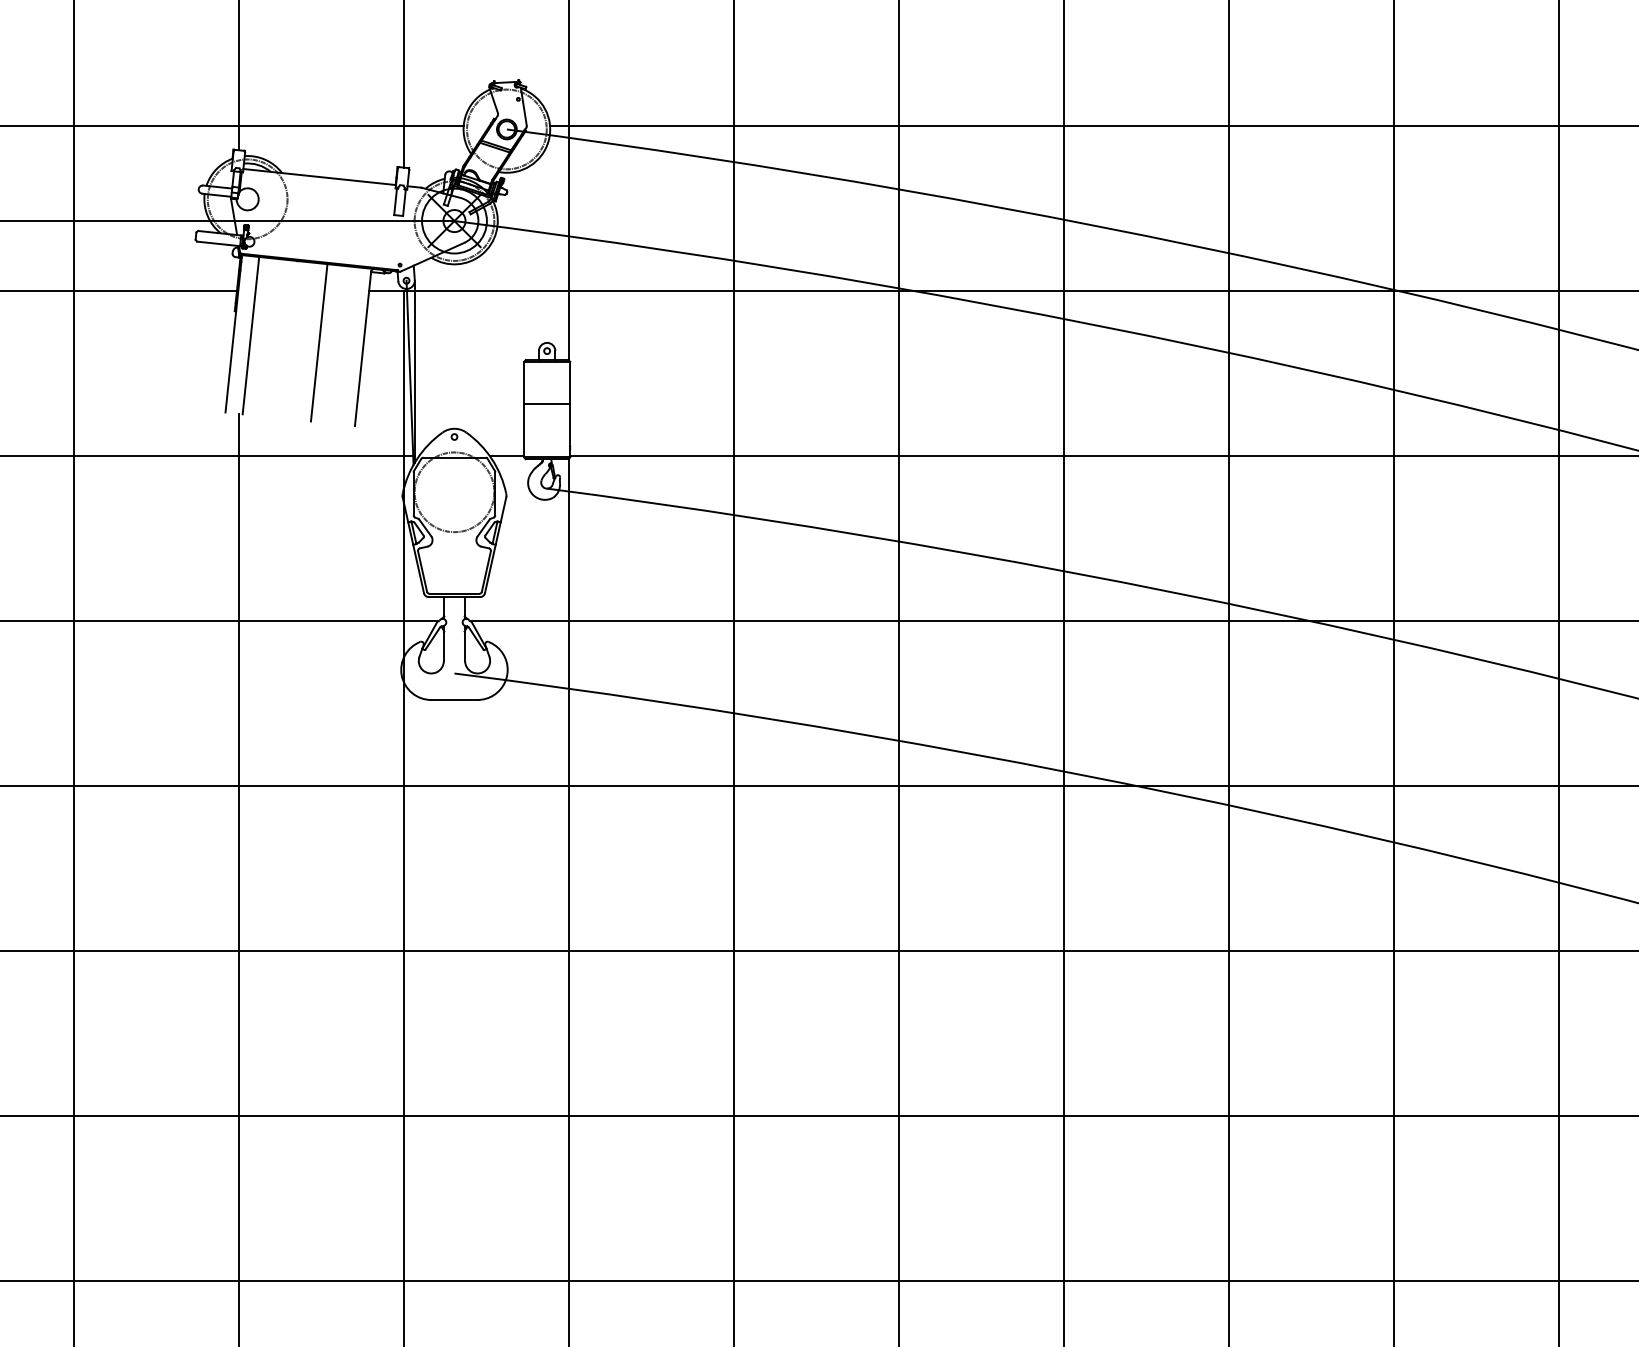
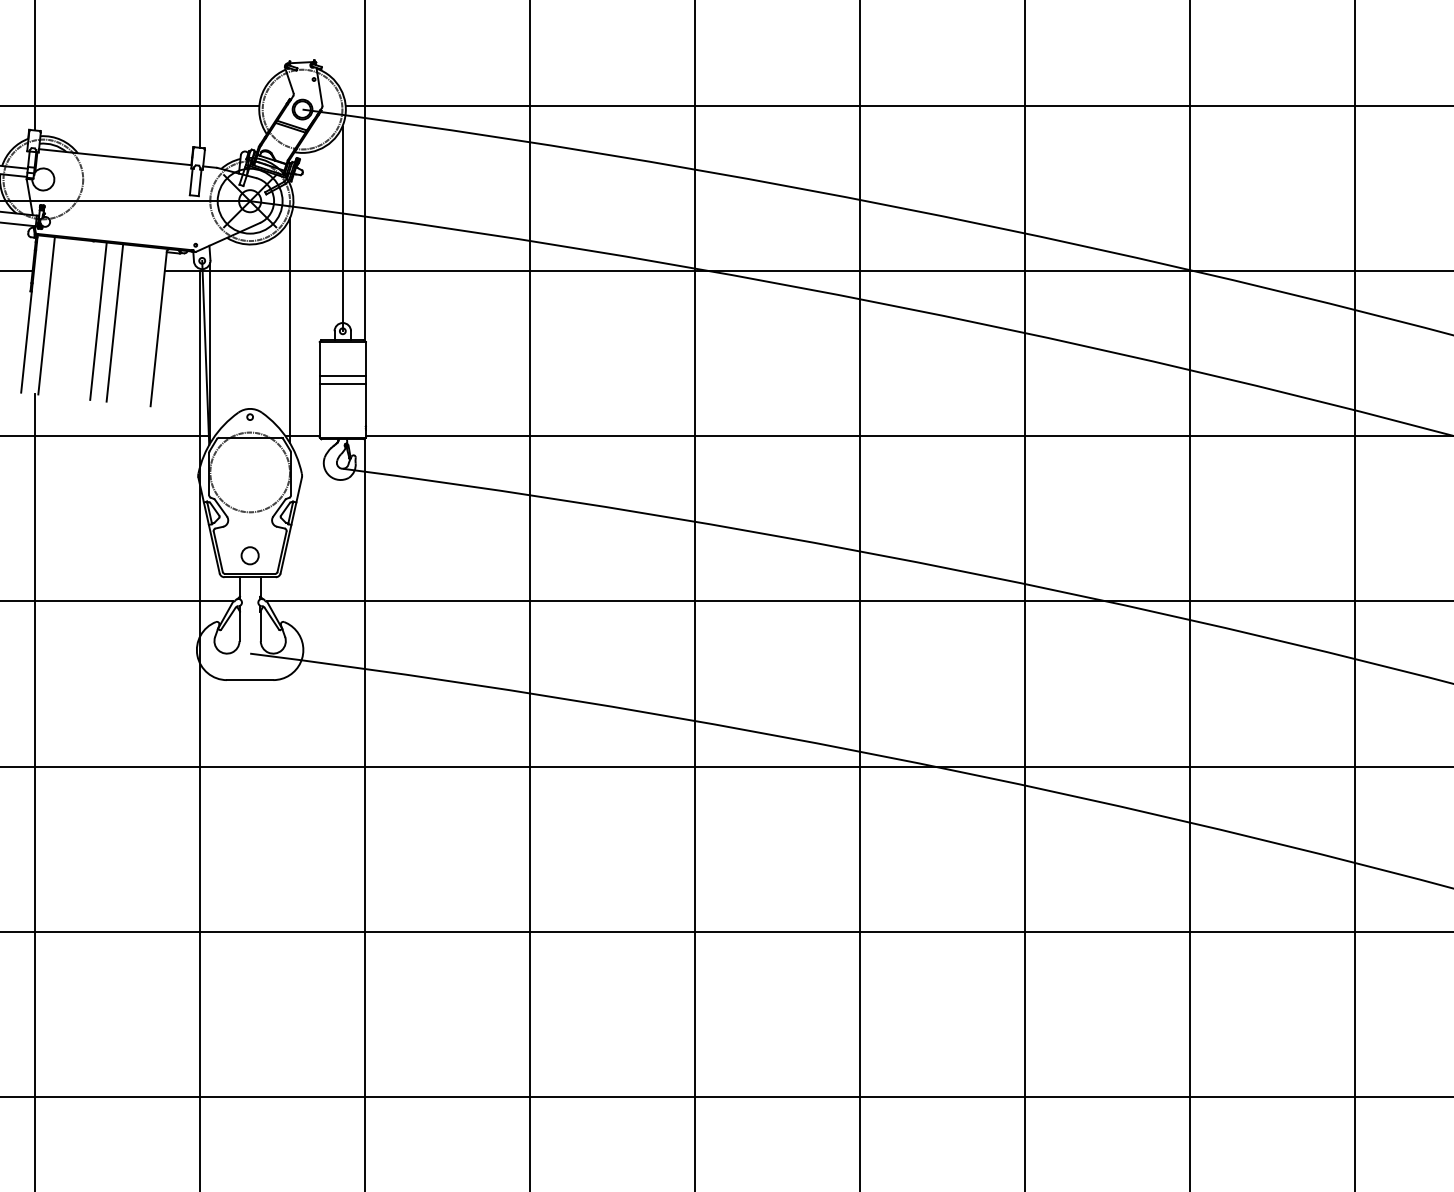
line: (547, 248) -> (343, 228), added
line: (302, 340) -> (98, 320), added
line: (494, 350) -> (290, 330), added
line: (547, 395) -> (343, 375), added
circle: (454, 575) -> (250, 555), added

